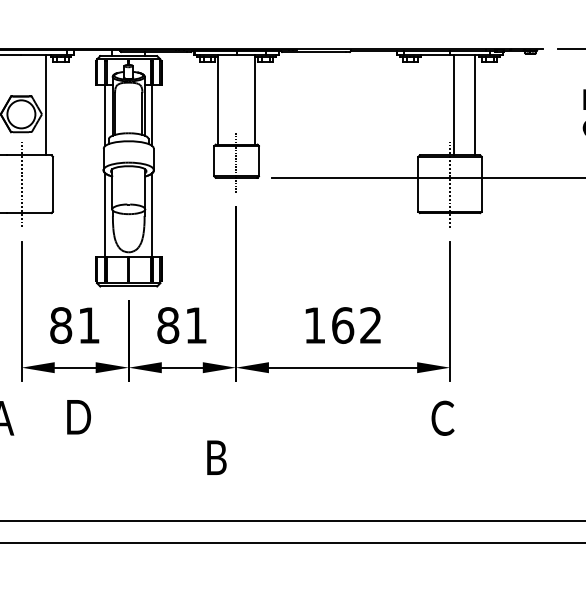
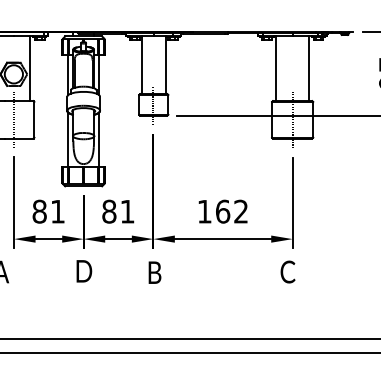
line: (454, 105) -> (276, 68), moved
text: (79, 417) -> (84, 271), moved
text: (216, 457) -> (154, 272), moved

